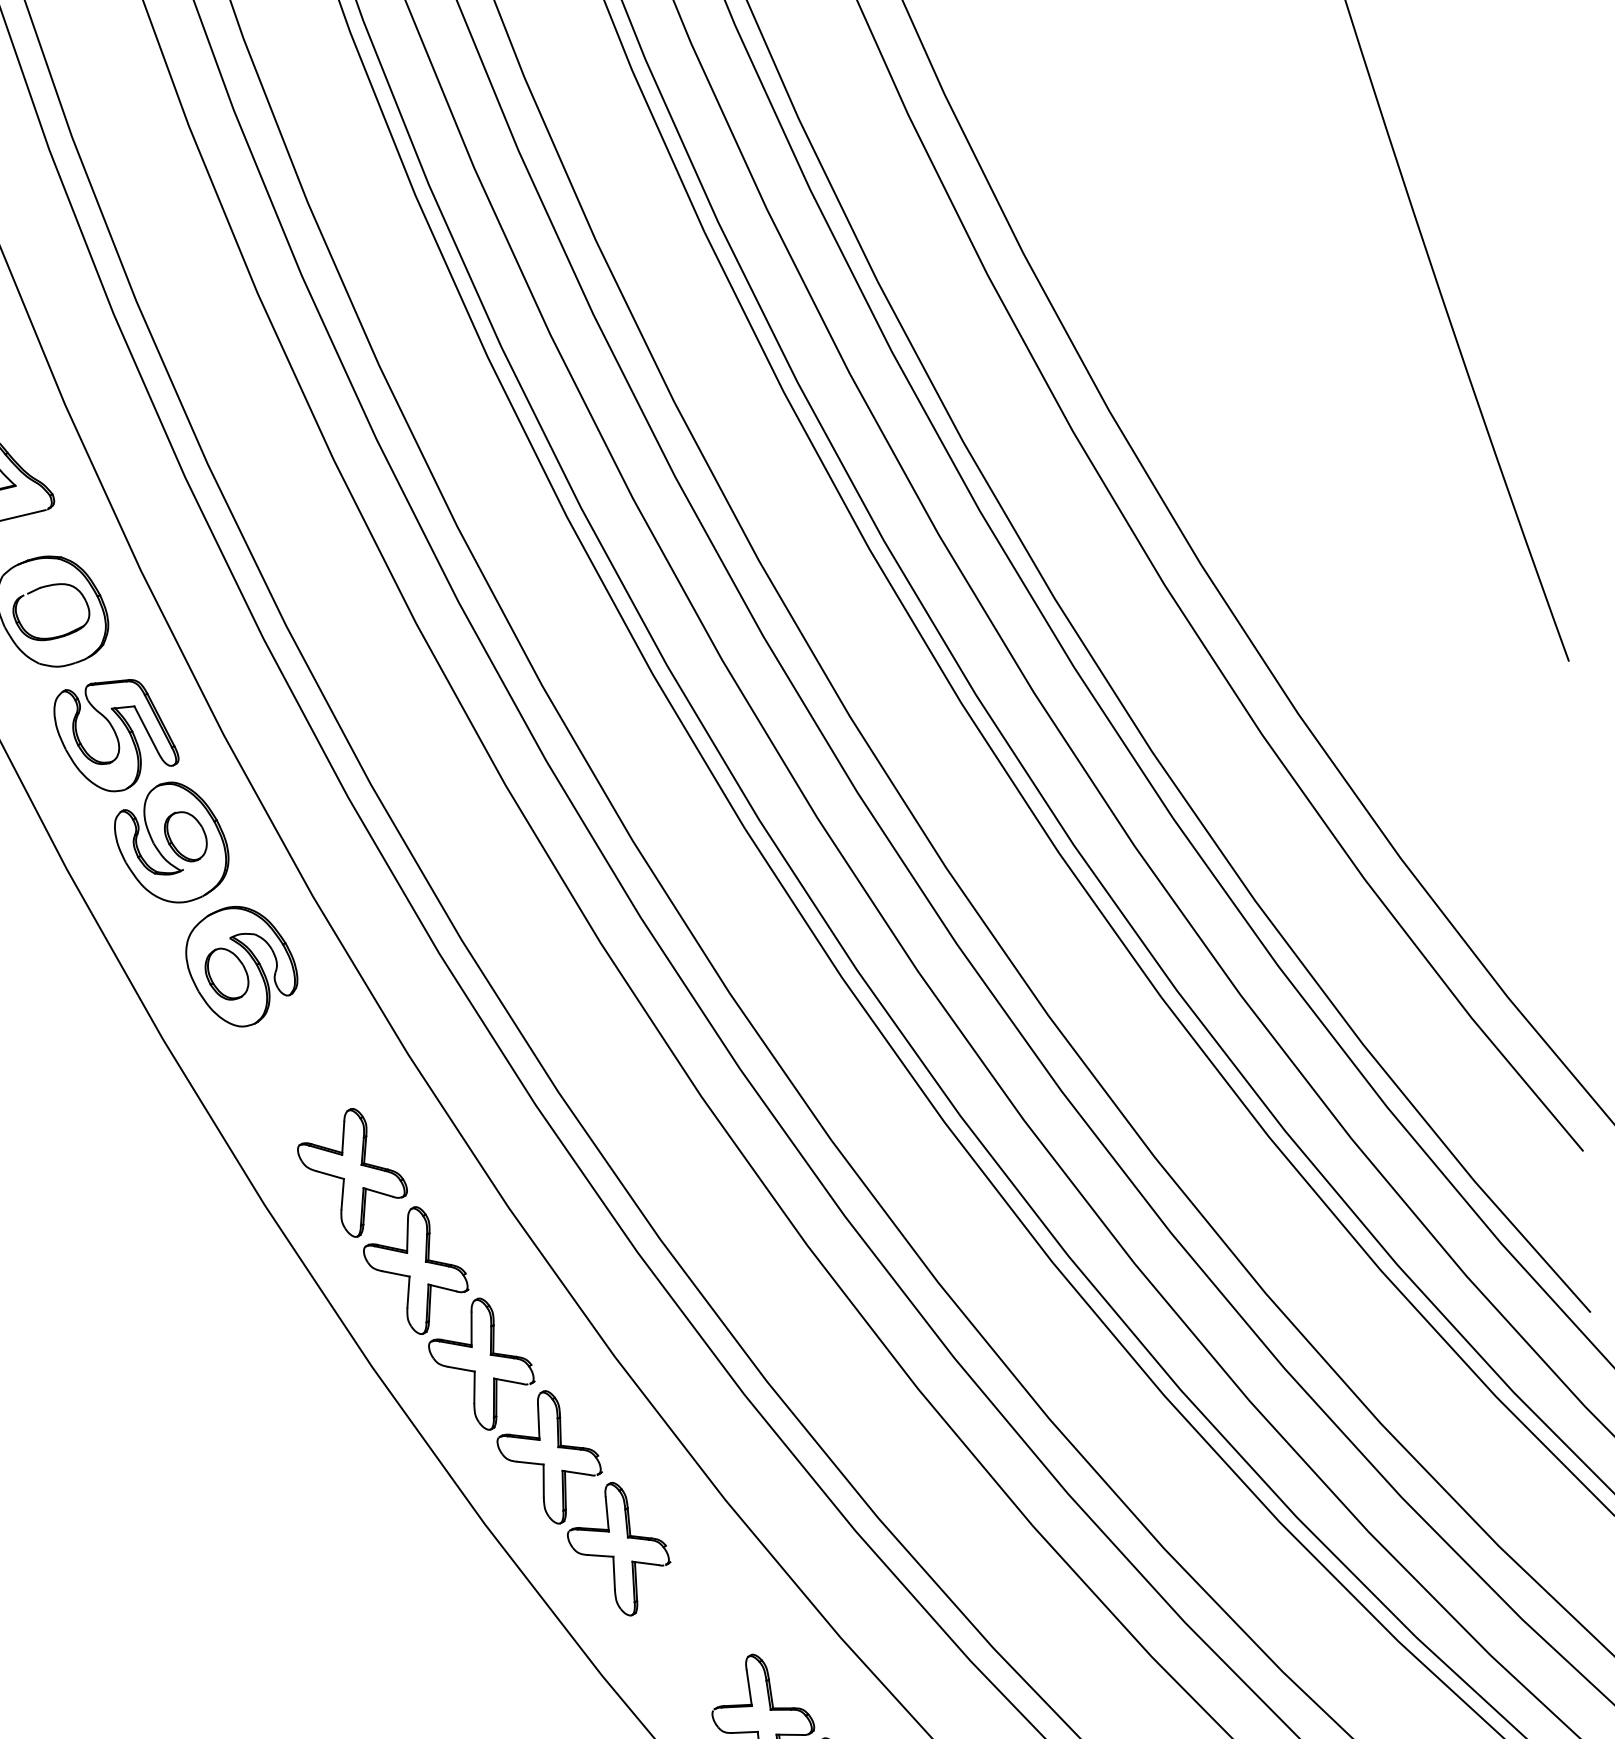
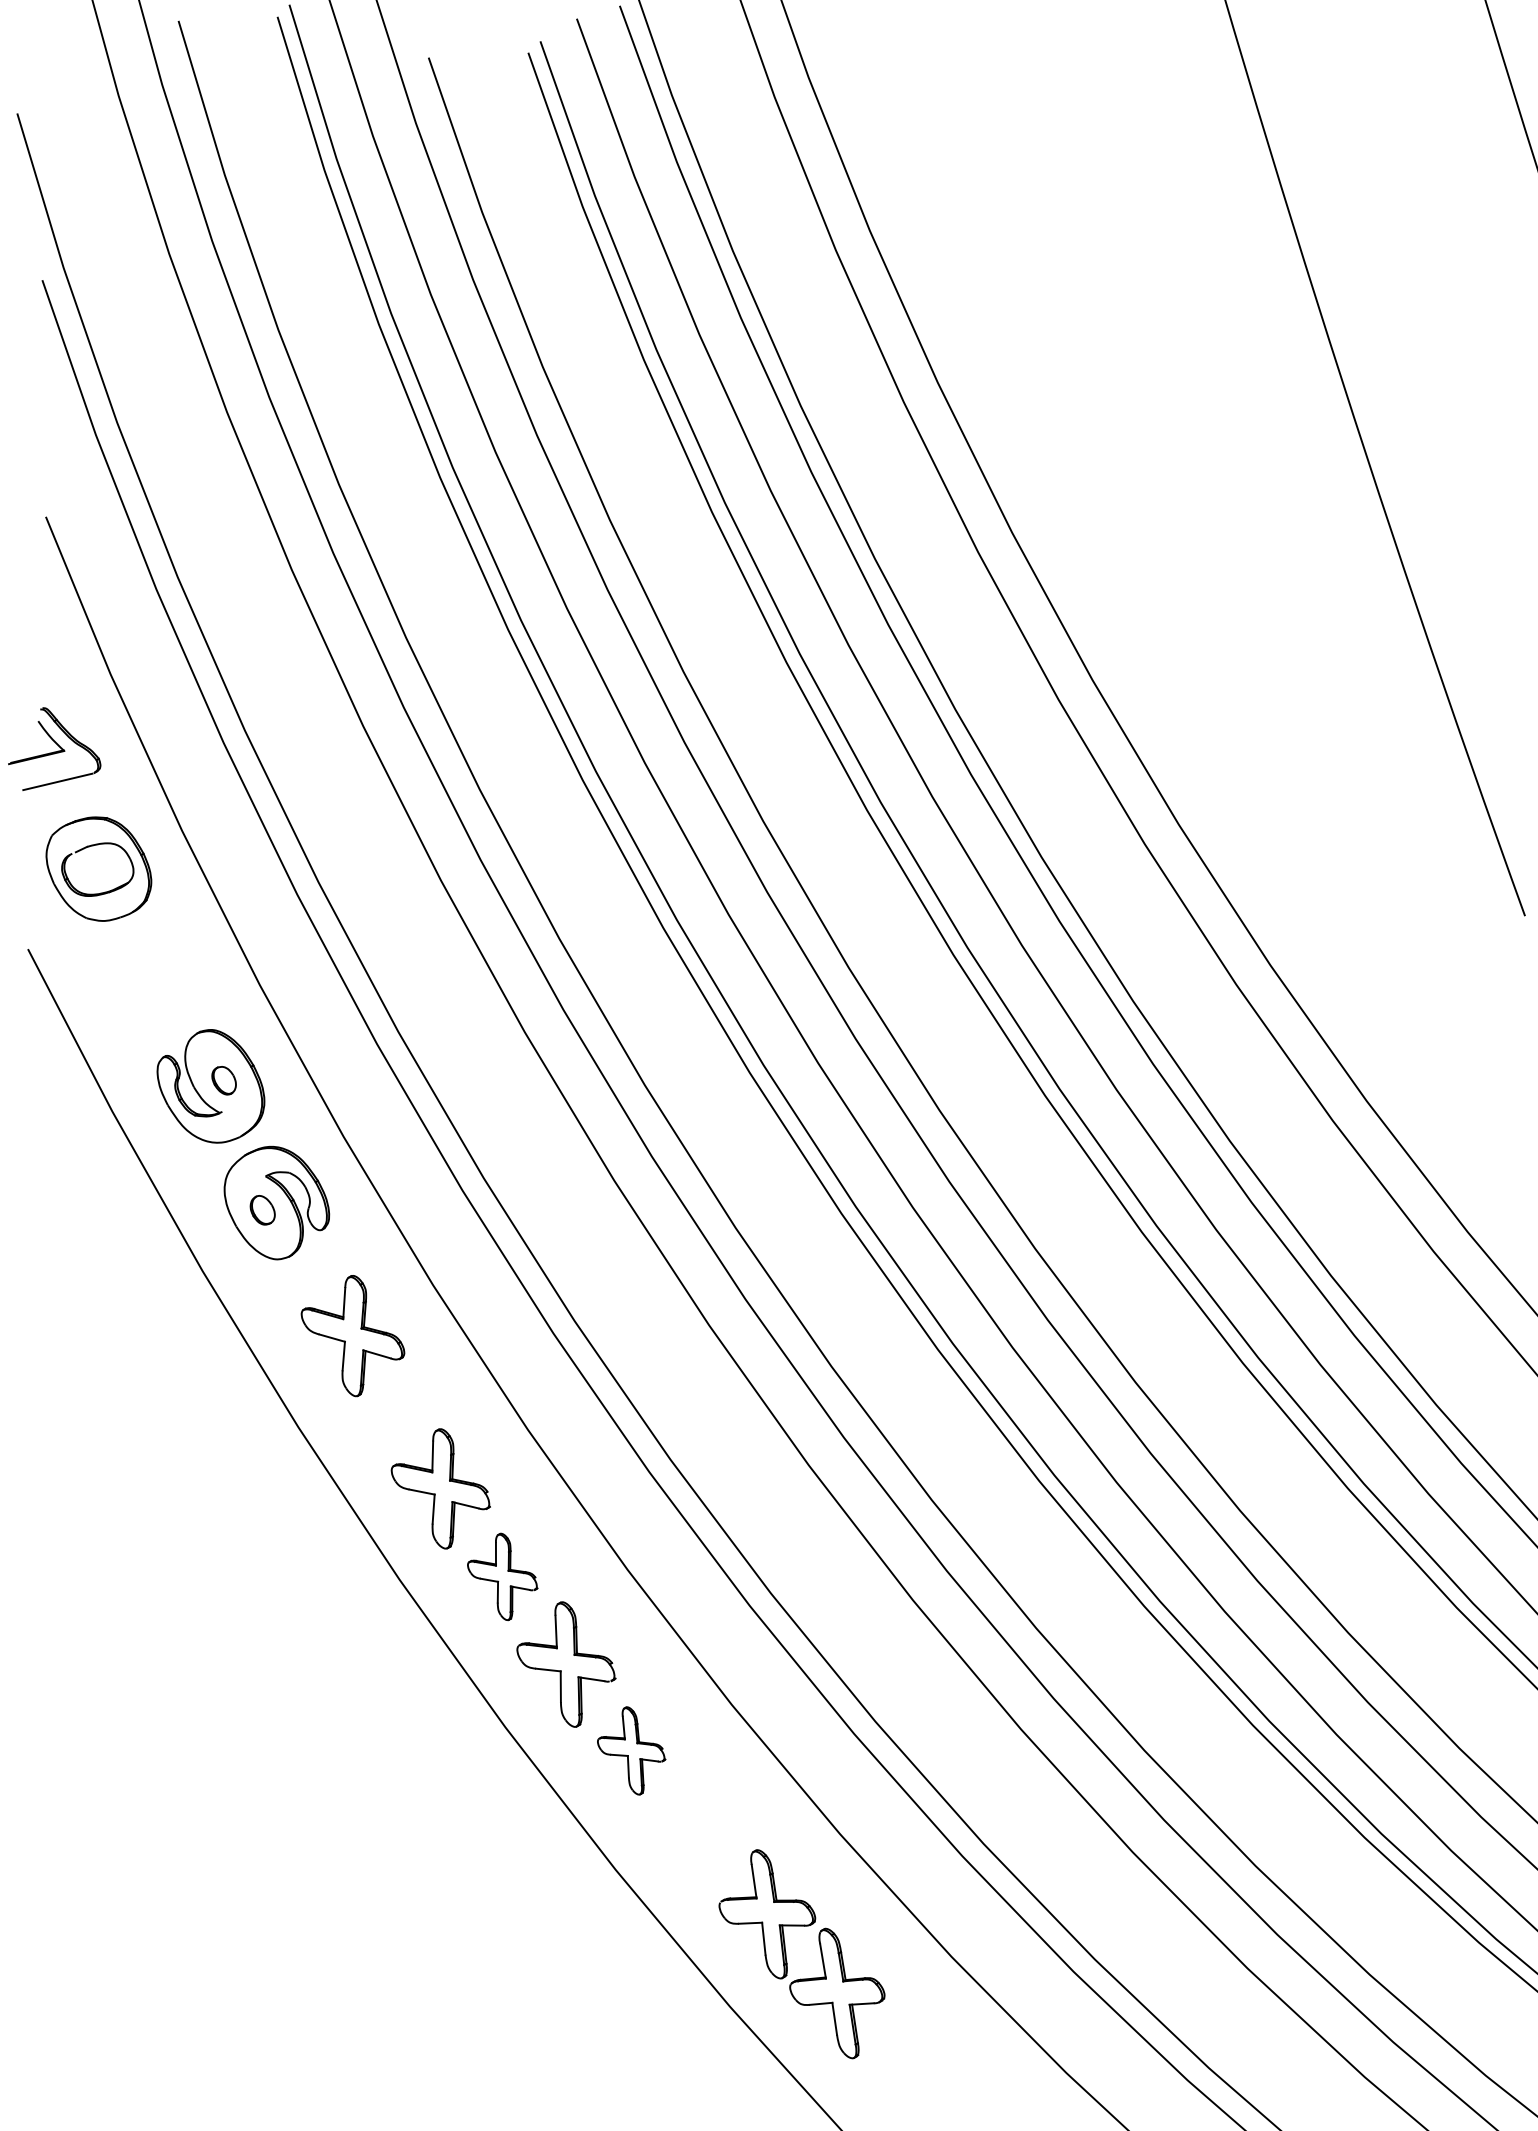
part: (115, 735) -> (158, 985), removed
part: (185, 836) -> (223, 1080), size x0.6
part: (226, 974) -> (262, 1210), size x0.6
part: (351, 1173) -> (352, 1336), moved
part: (481, 1363) -> (502, 1576), size x0.7
part: (618, 1548) -> (631, 1750), size x0.7

